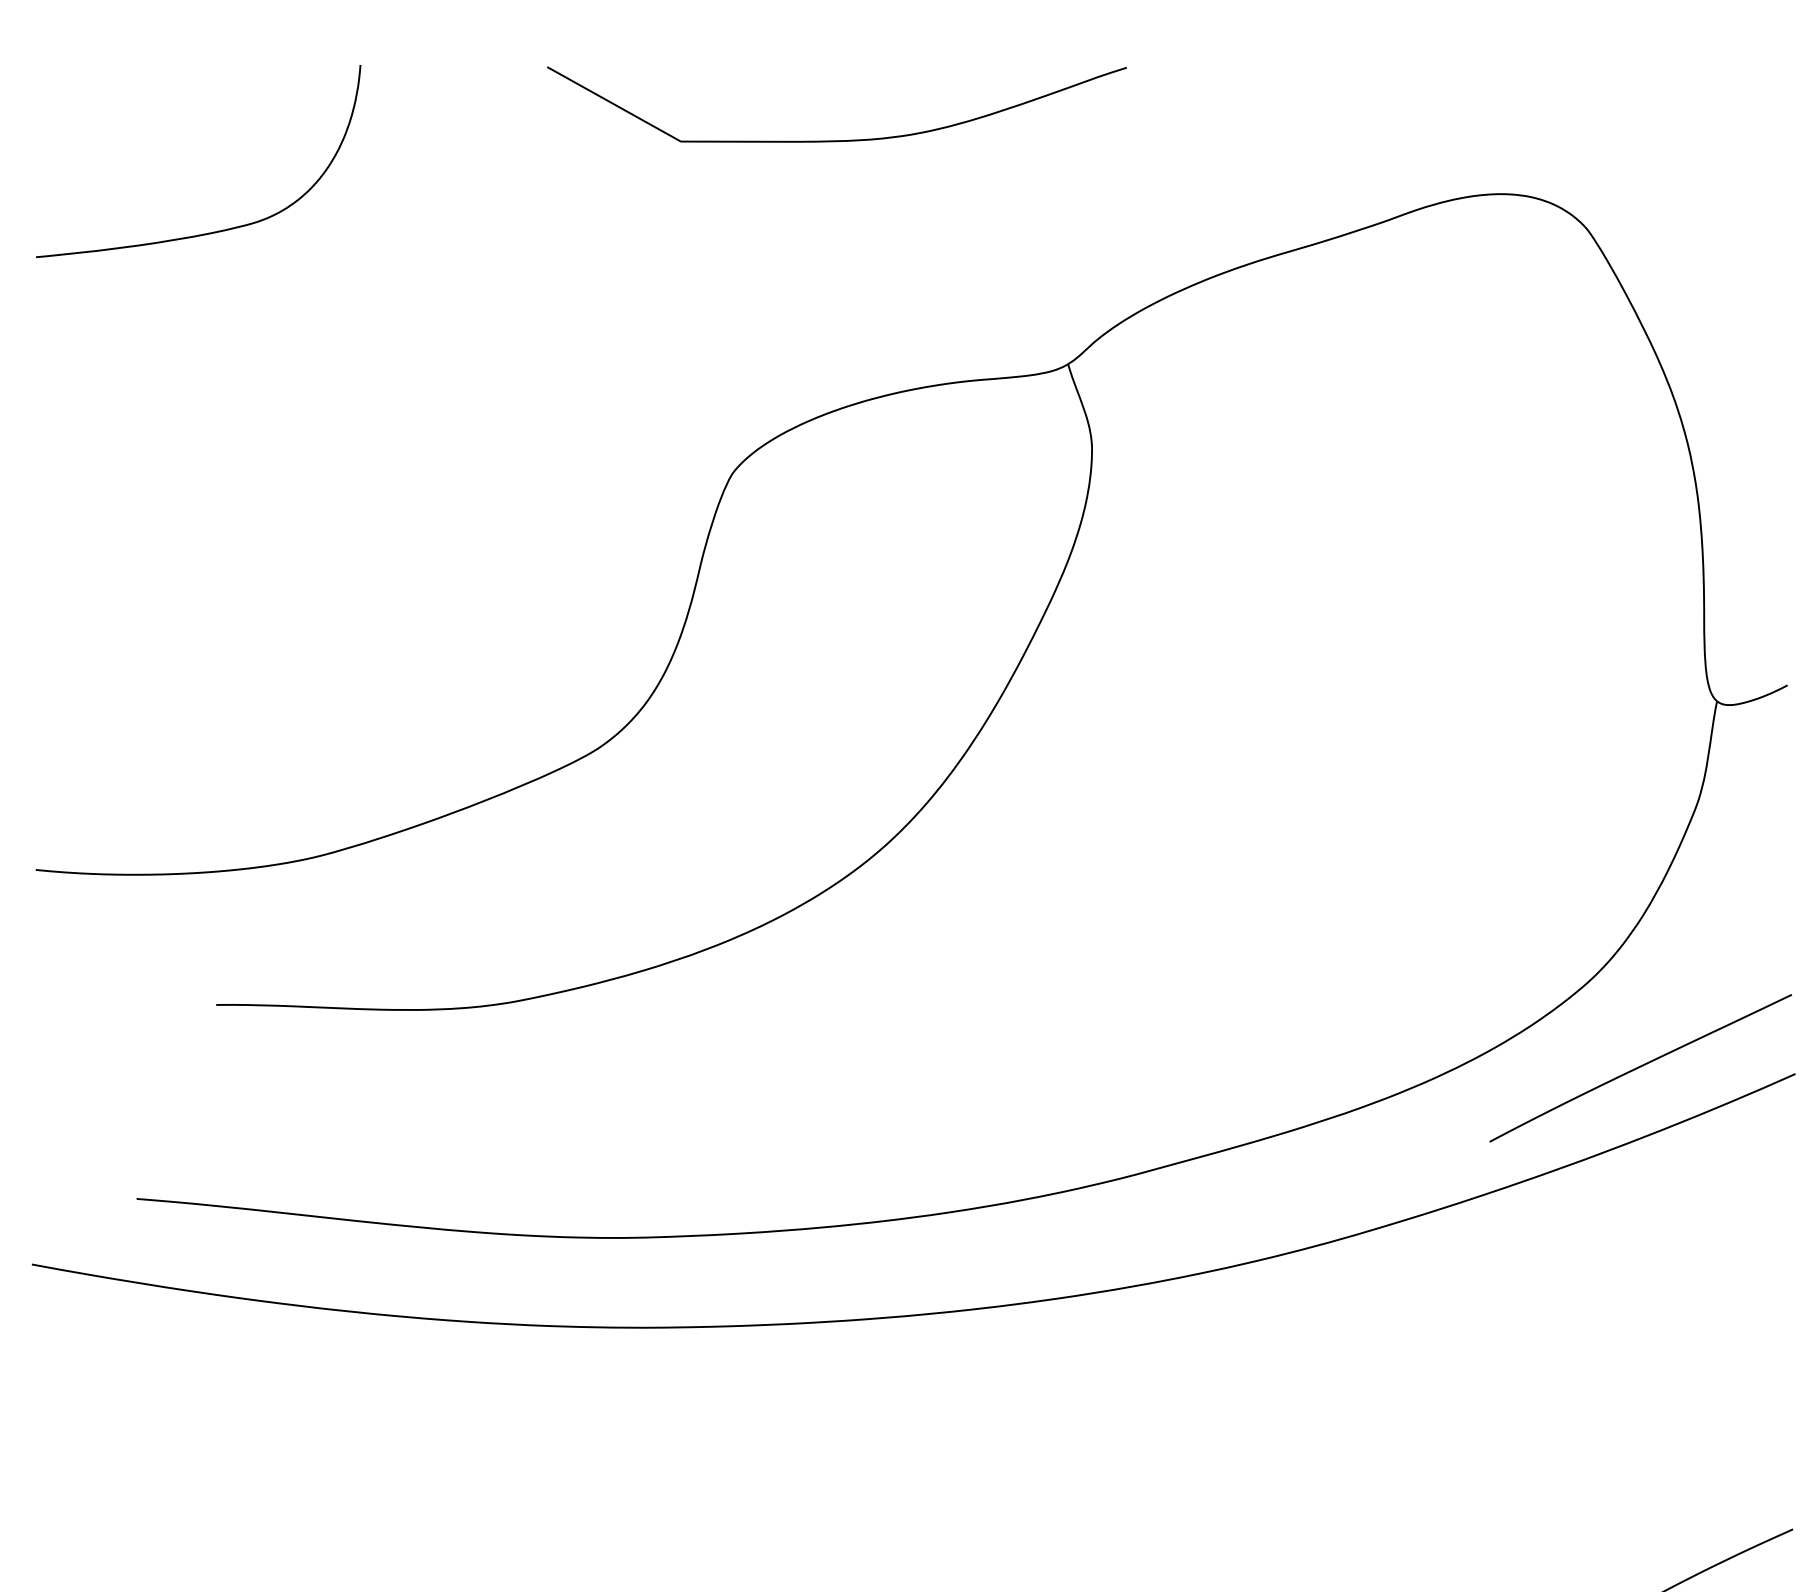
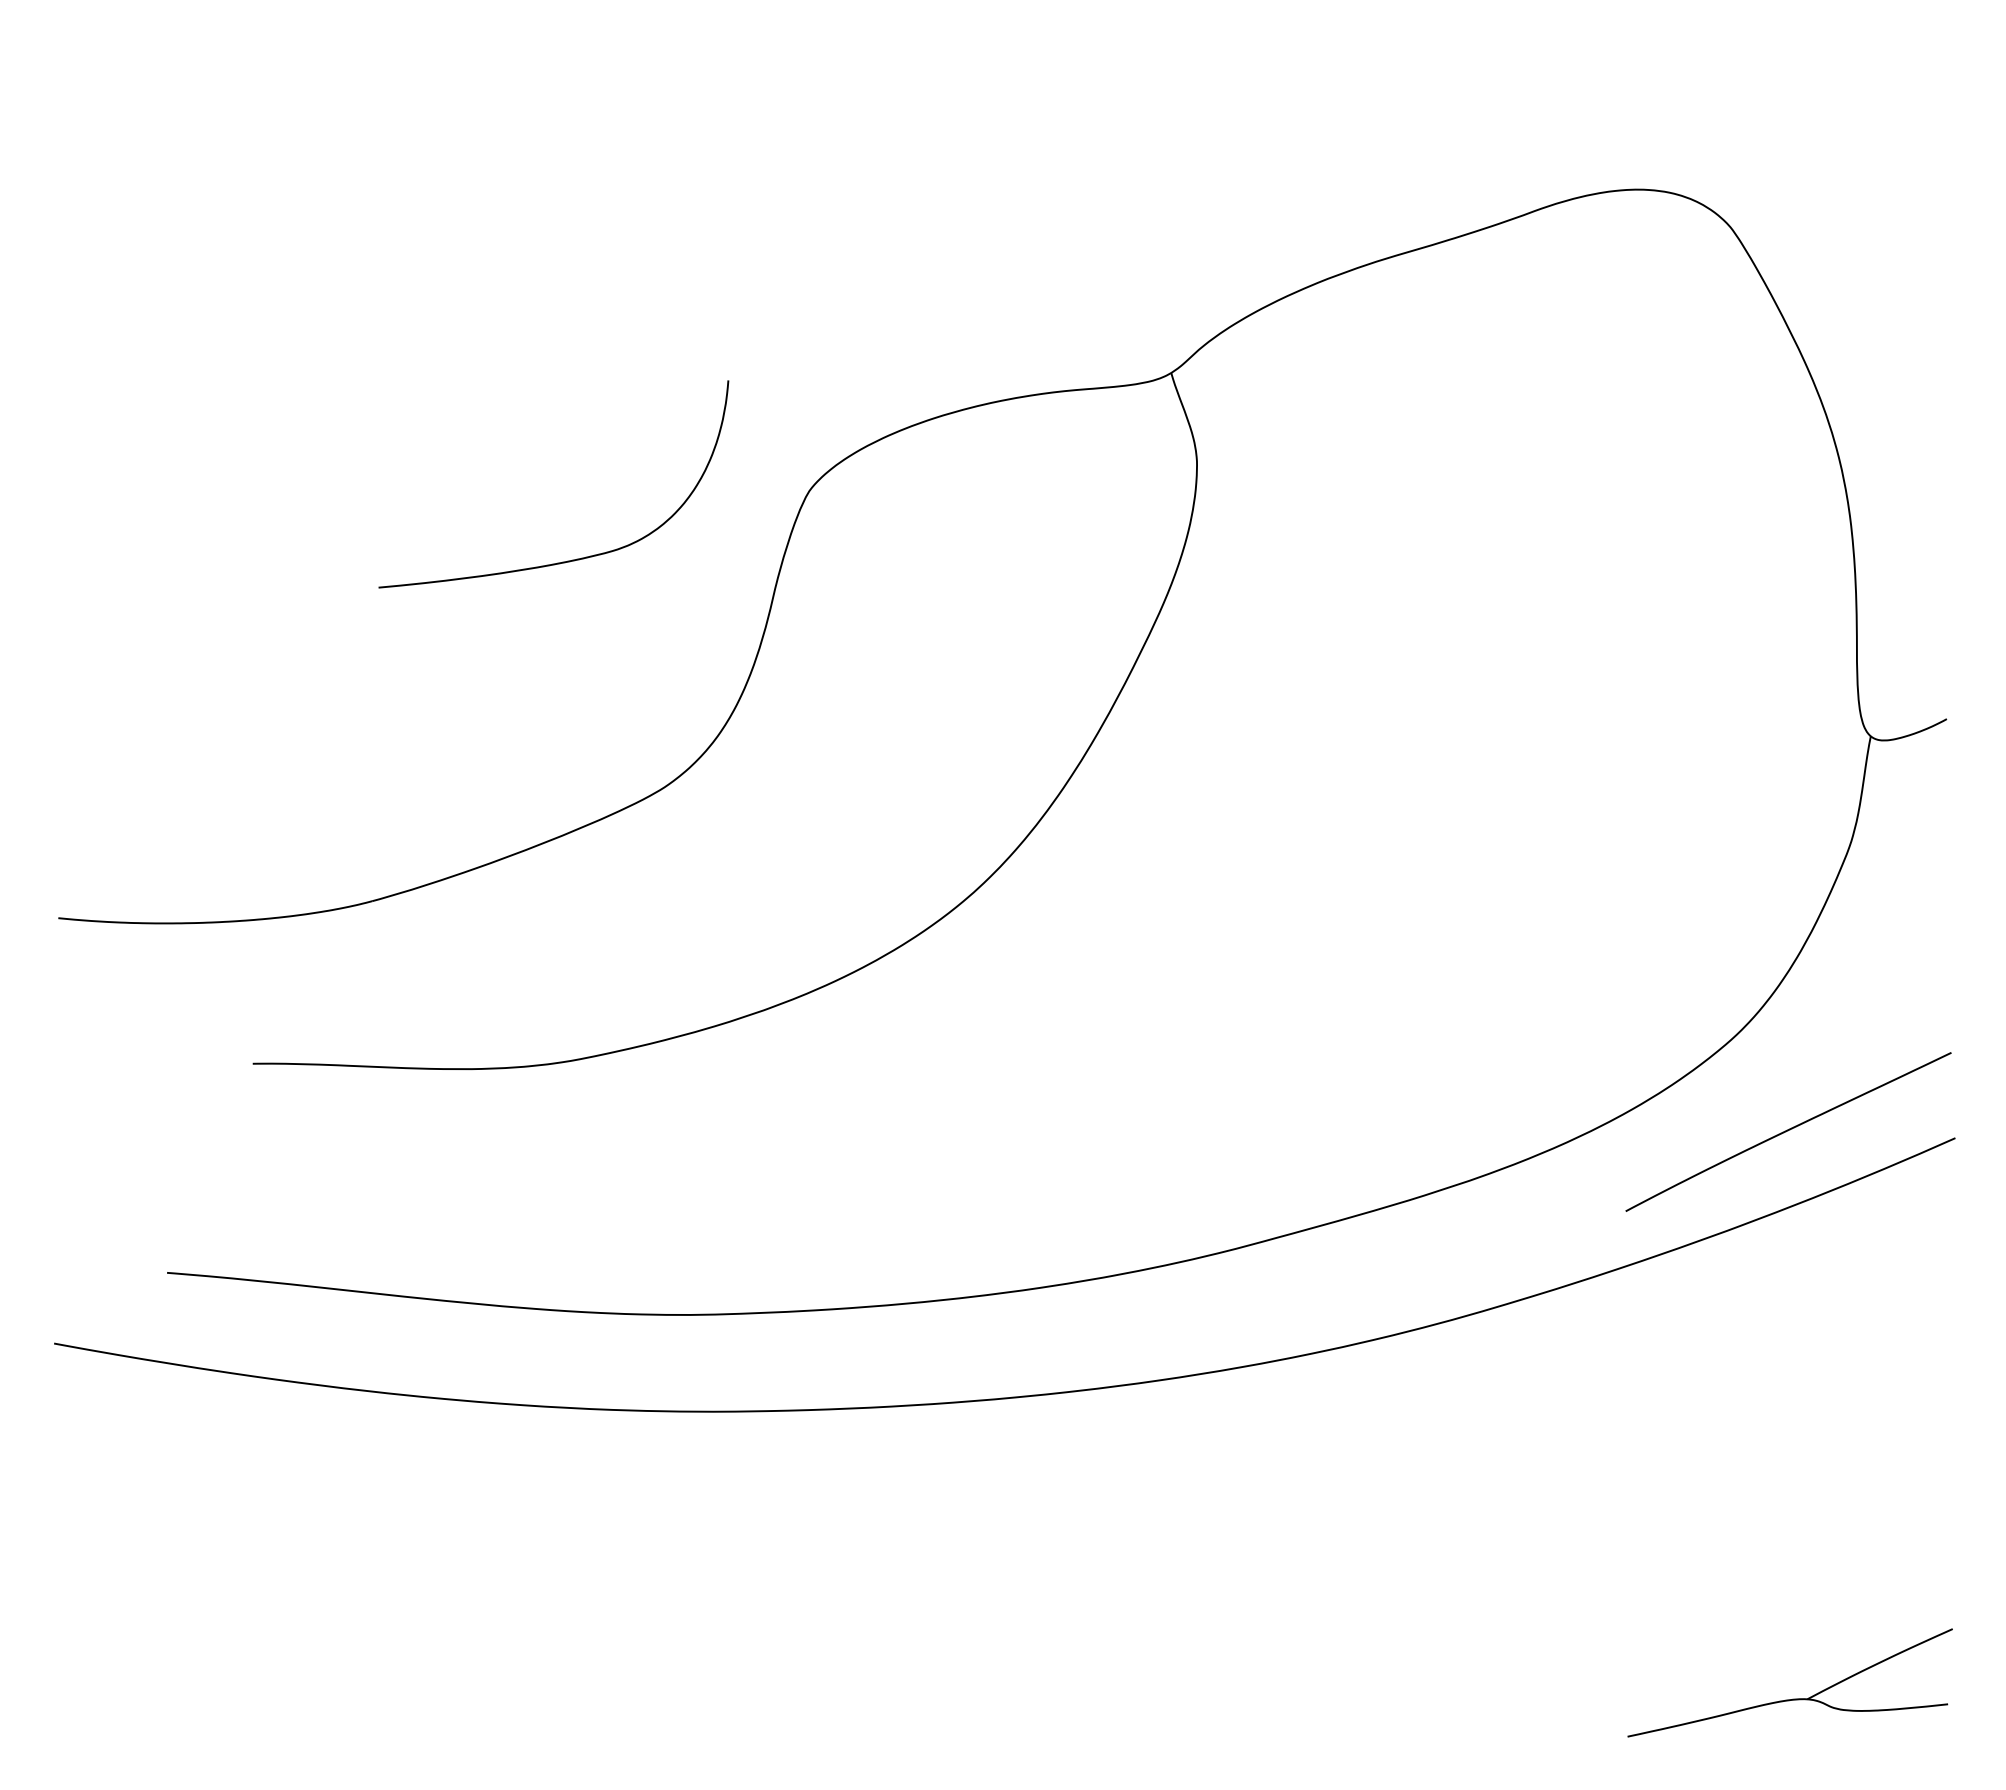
curve: (836, 140) -> (921, 131), removed
curve: (211, 232) -> (567, 560), moved

